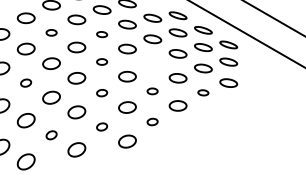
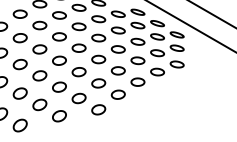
part: (51, 32) -> (39, 25), size x1.67
part: (101, 34) -> (78, 26), size x1.67
part: (101, 61) -> (78, 47), size x1.67
part: (151, 63) -> (117, 49), added
part: (25, 83) -> (19, 64), size x1.67
part: (151, 90) -> (117, 70), size x1.67
part: (203, 92) -> (157, 71), size x1.67
part: (101, 93) -> (78, 72), size x1.67
part: (151, 121) -> (117, 94), size x1.67
part: (101, 126) -> (78, 98), size x1.67
part: (51, 134) -> (39, 104), size x1.67

